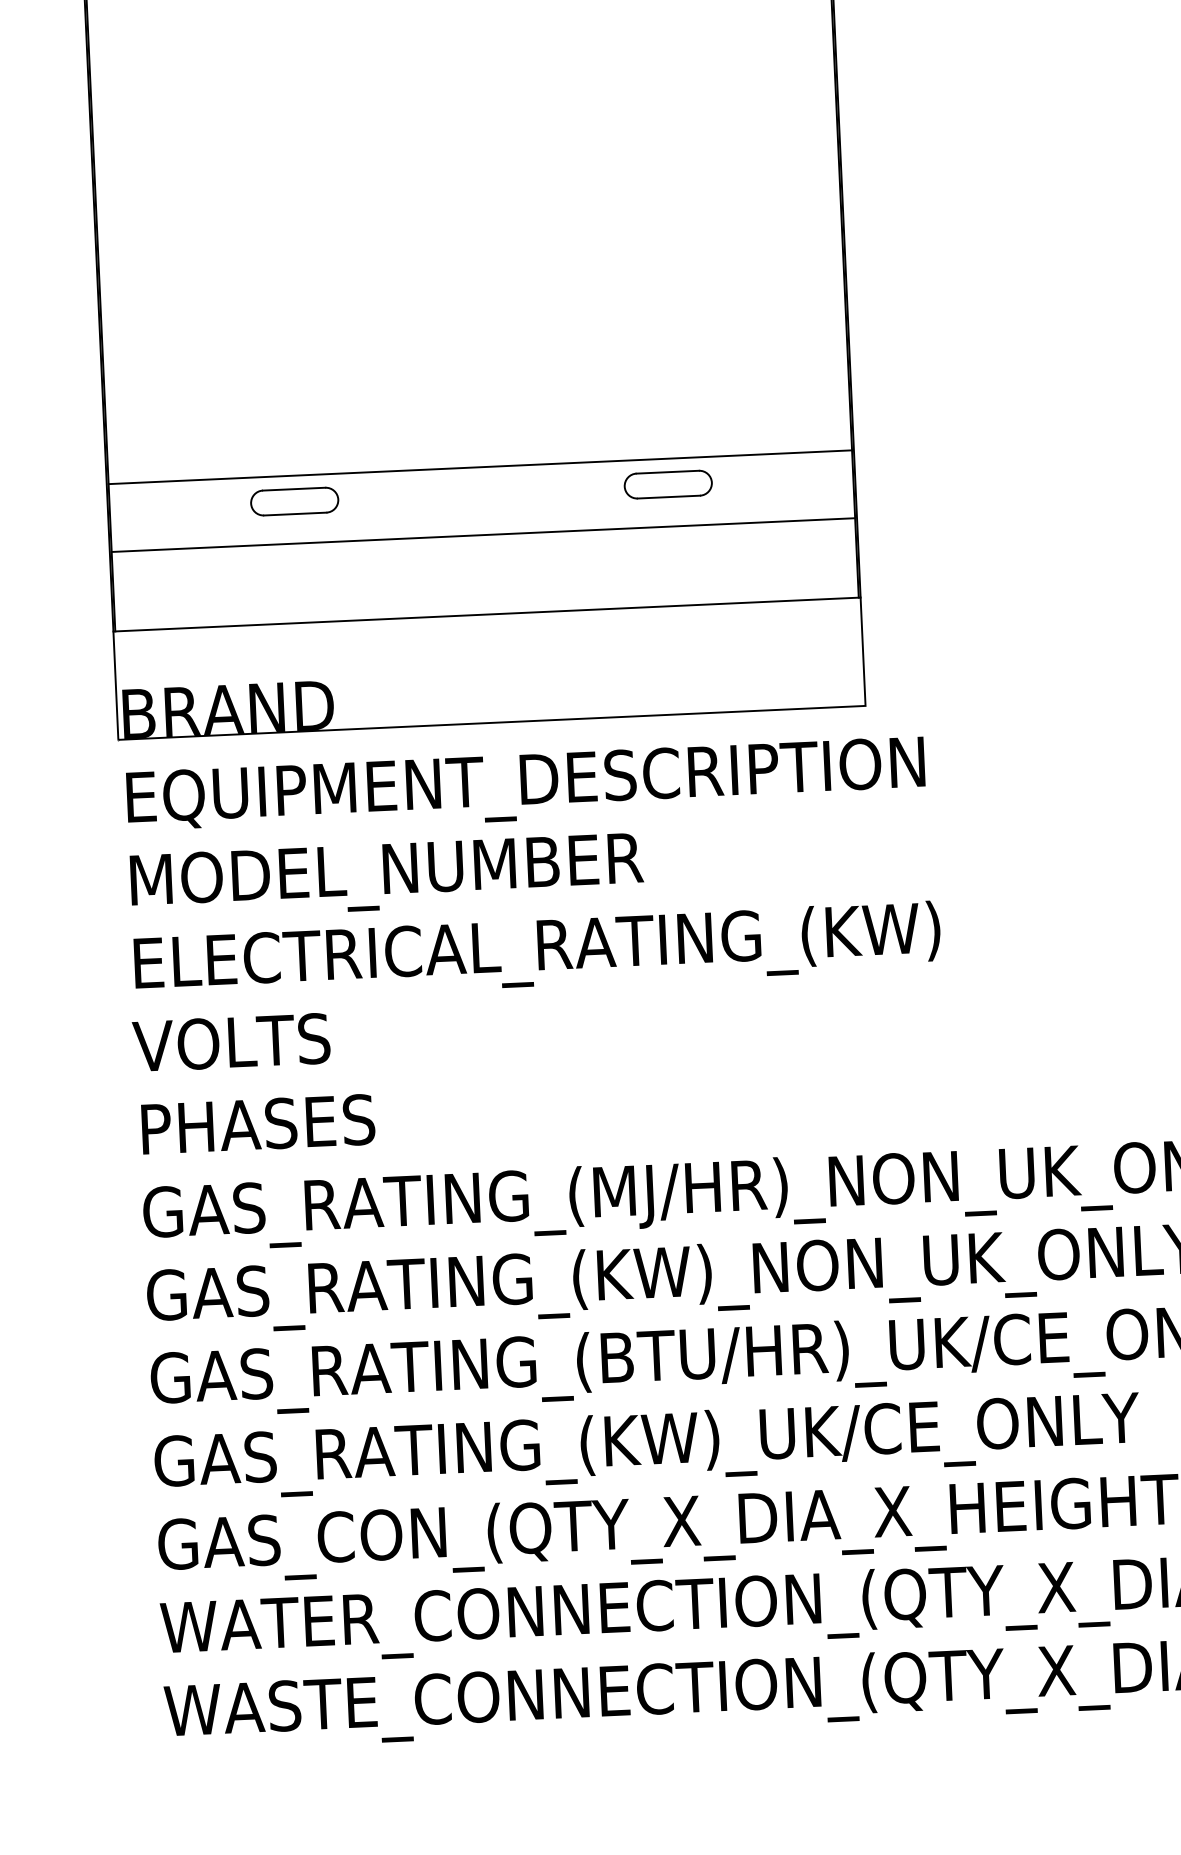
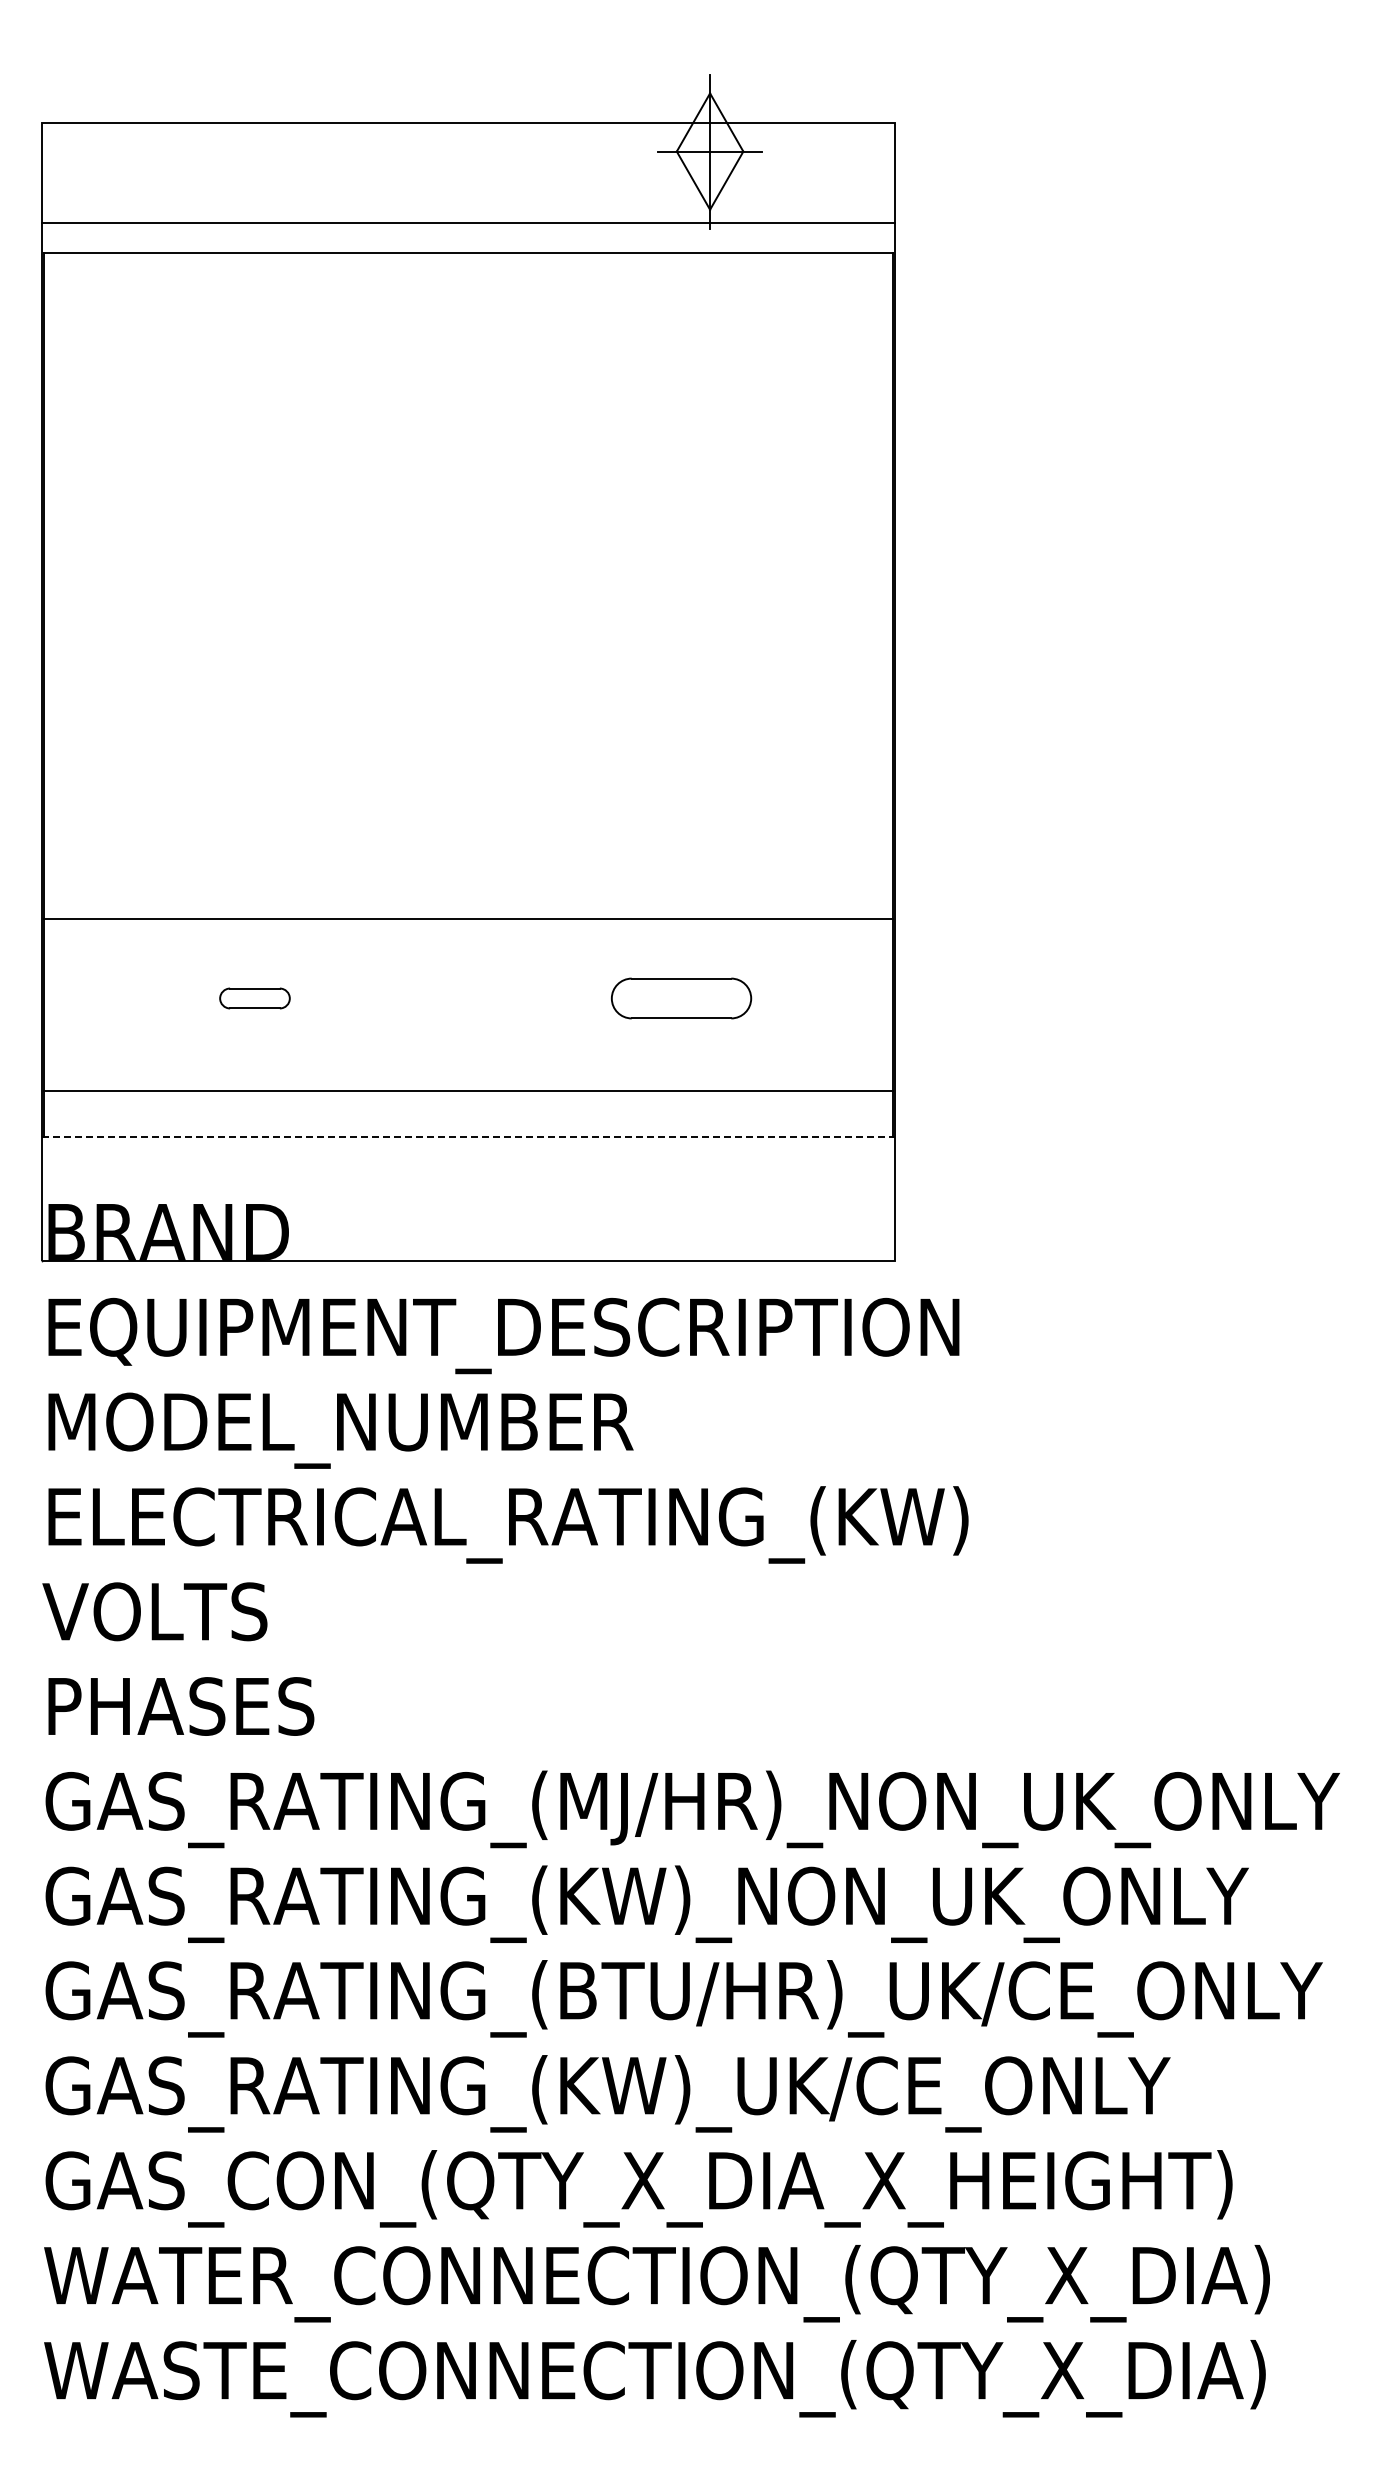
line: (479, 466) -> (467, 918), moved
part: (668, 484) -> (681, 998), size x1.4
part: (294, 501) -> (254, 998), size x0.7
line: (482, 535) -> (467, 1091), moved
line: (487, 614) -> (468, 1137), solid -> dashed

